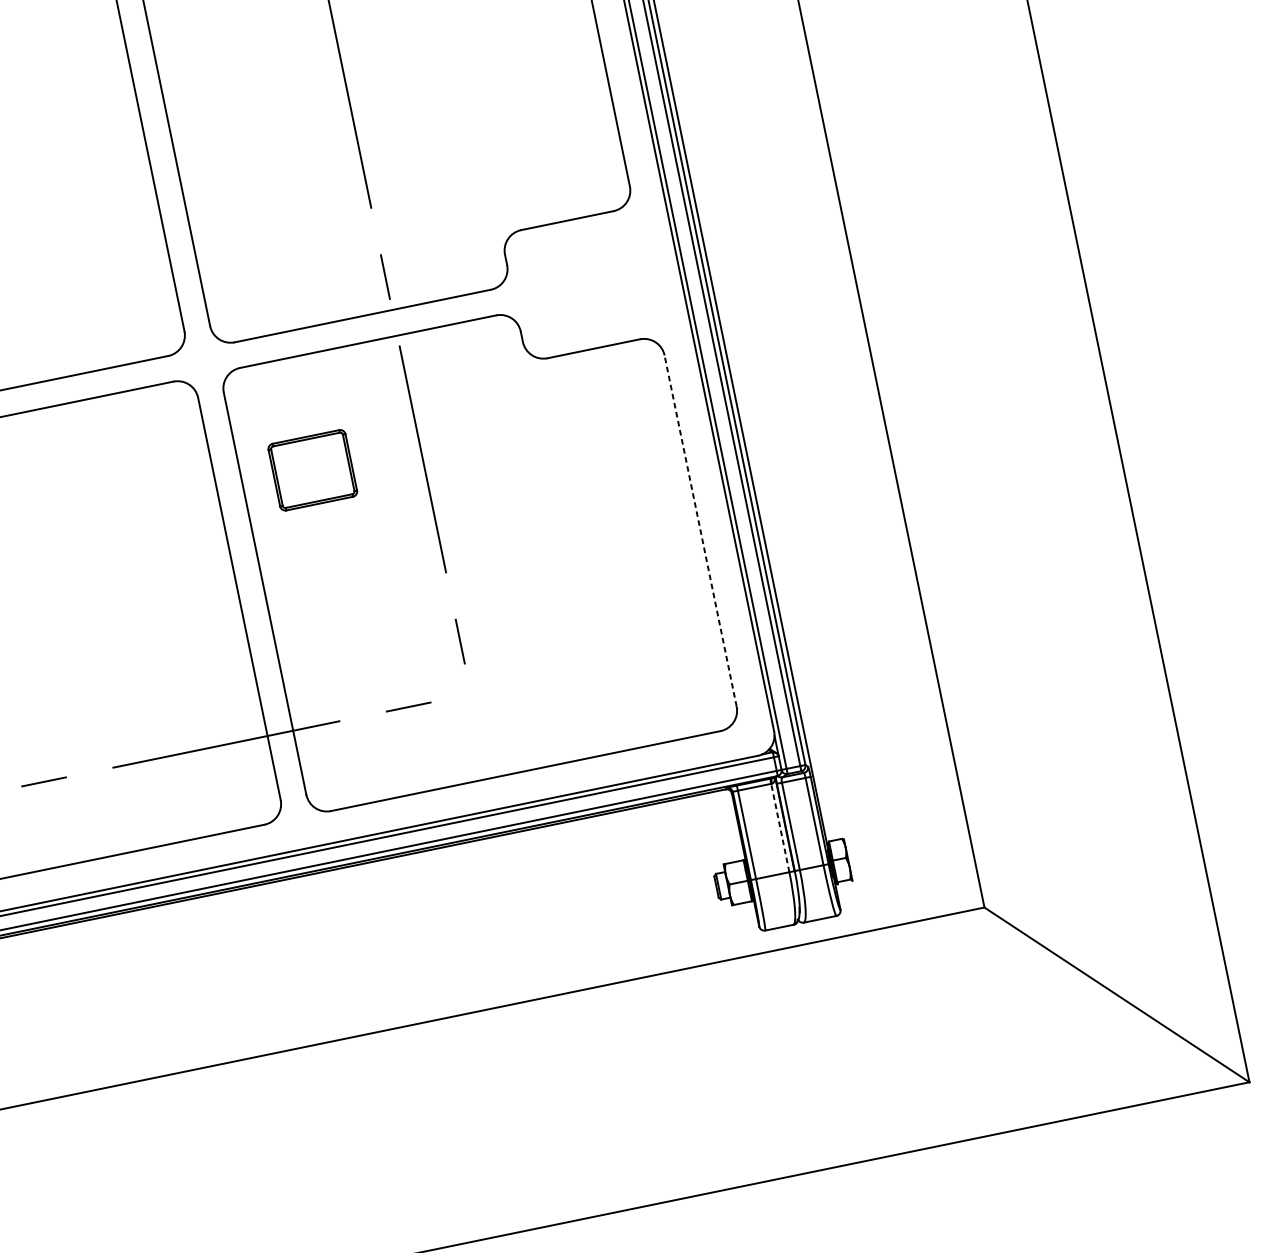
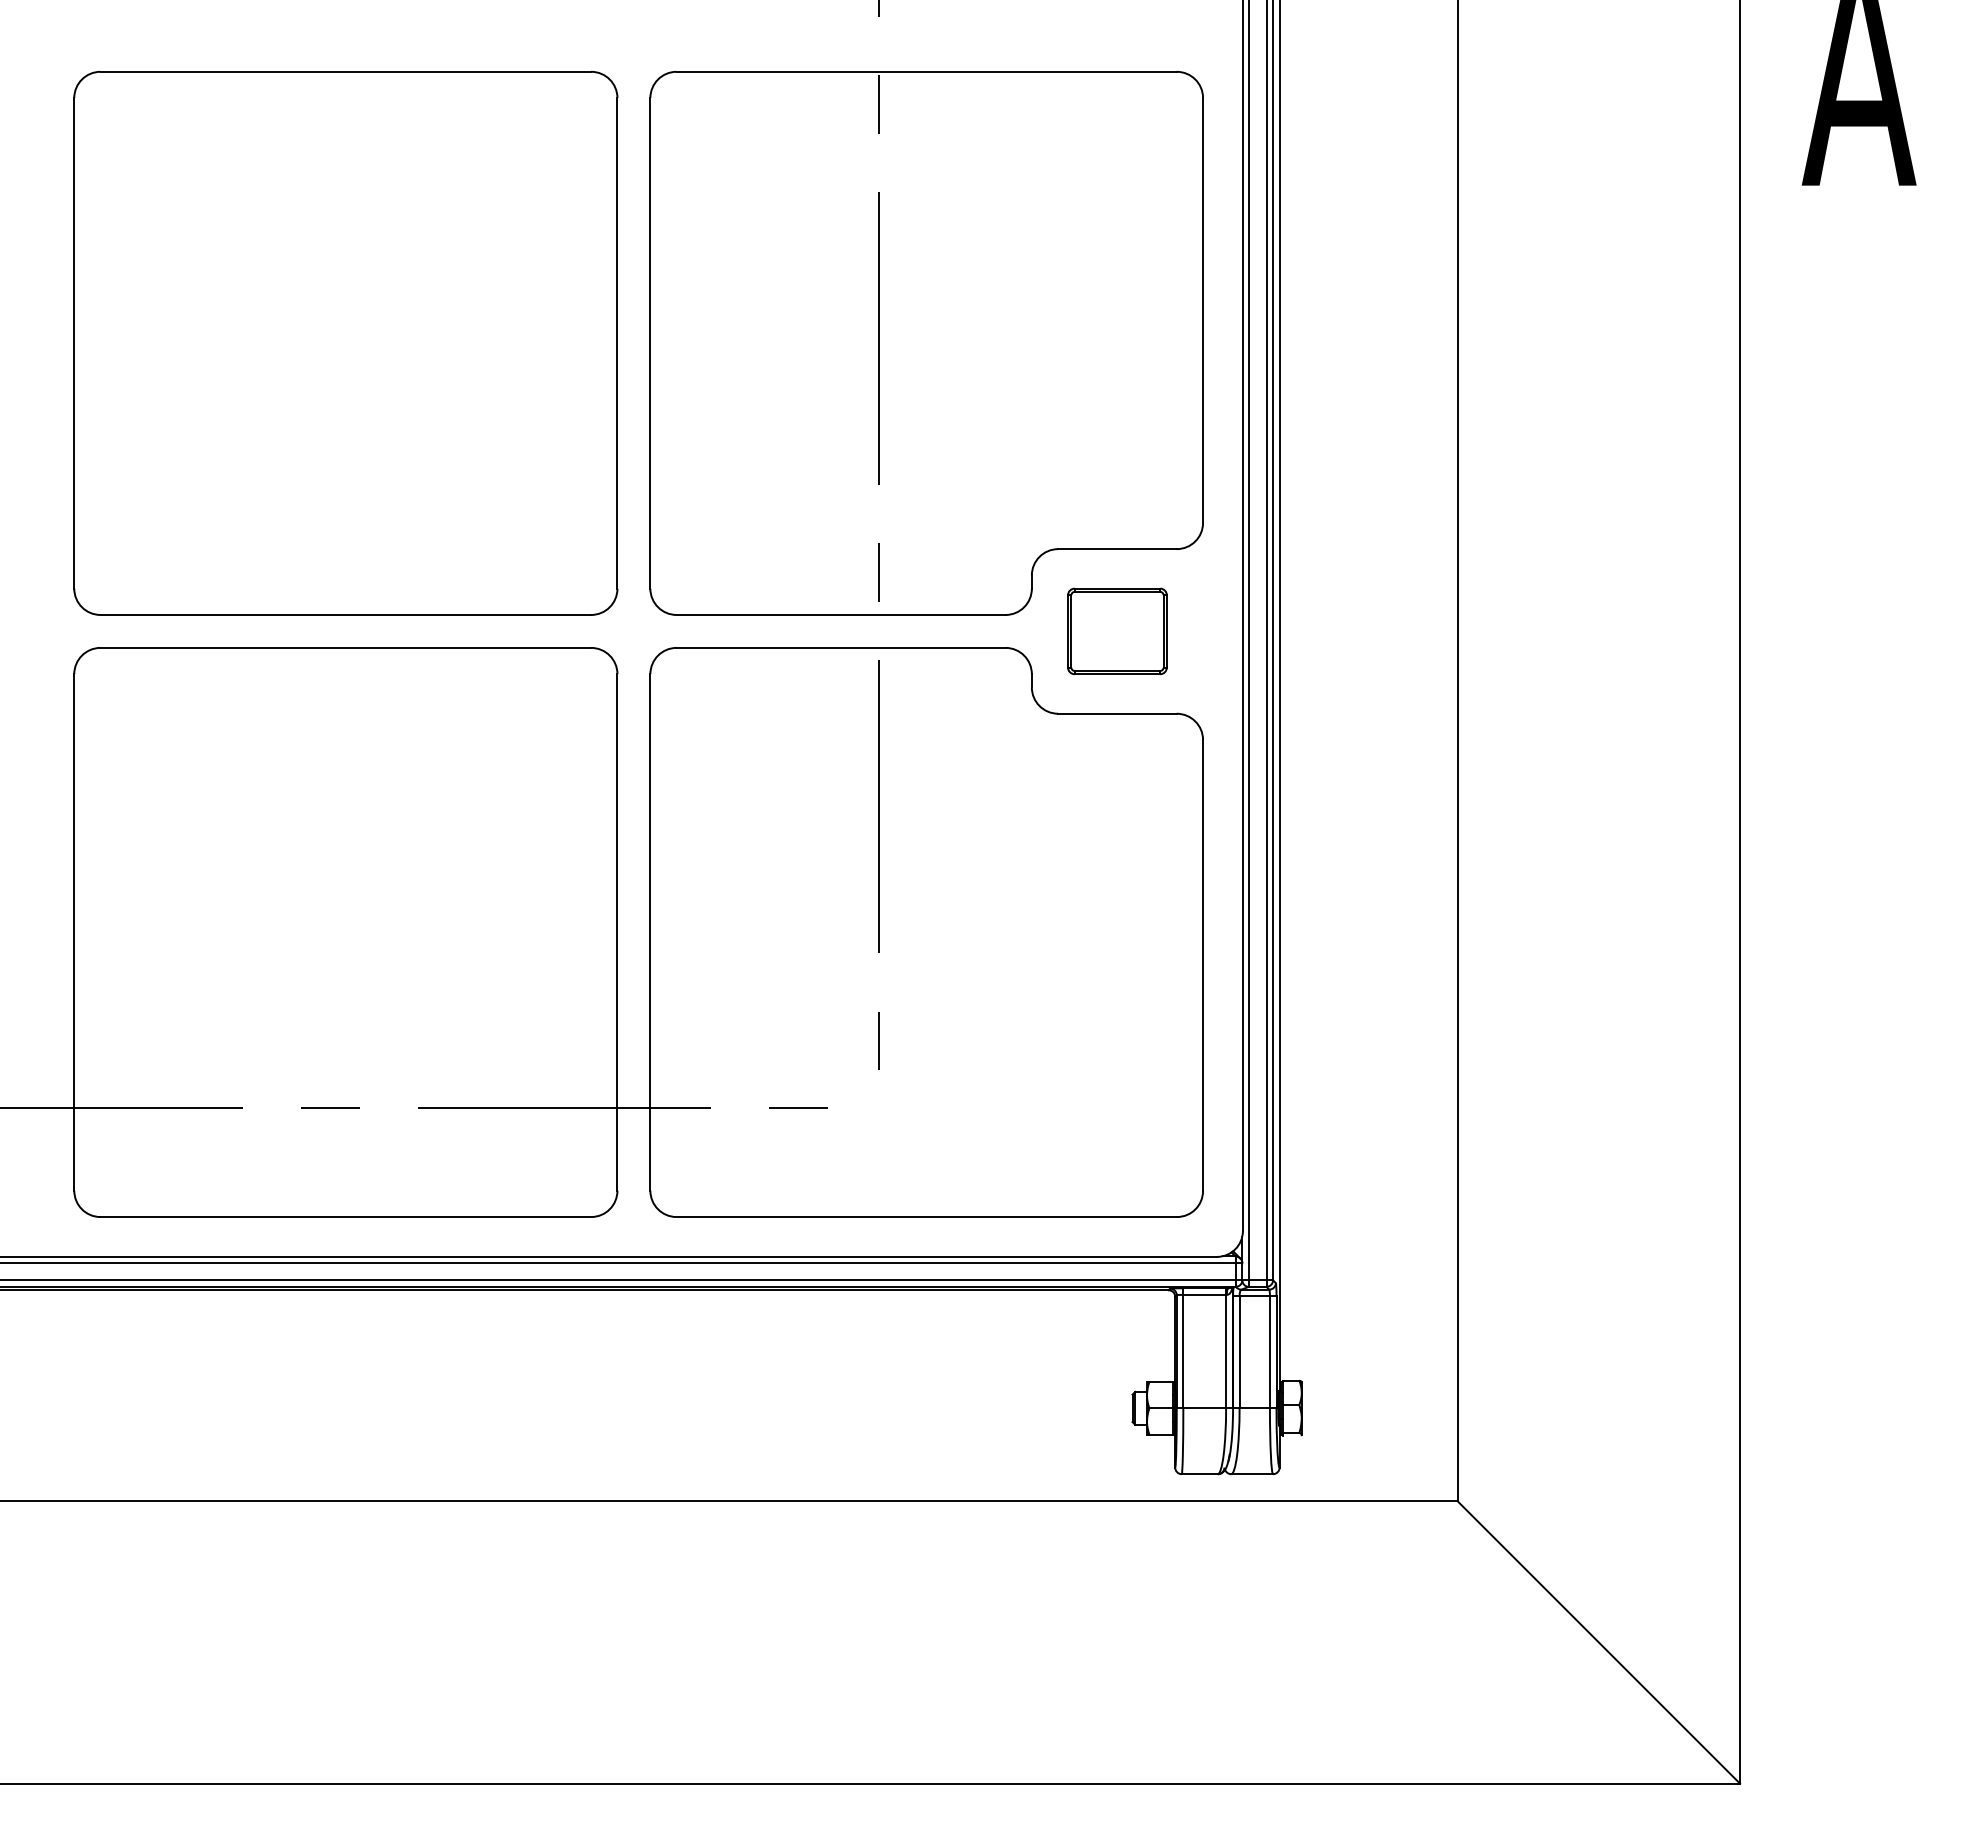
part: (312, 470) -> (1117, 631), moved
line: (701, 531) -> (1203, 965), dashed -> solid
line: (780, 827) -> (1226, 1351), dashed -> solid

